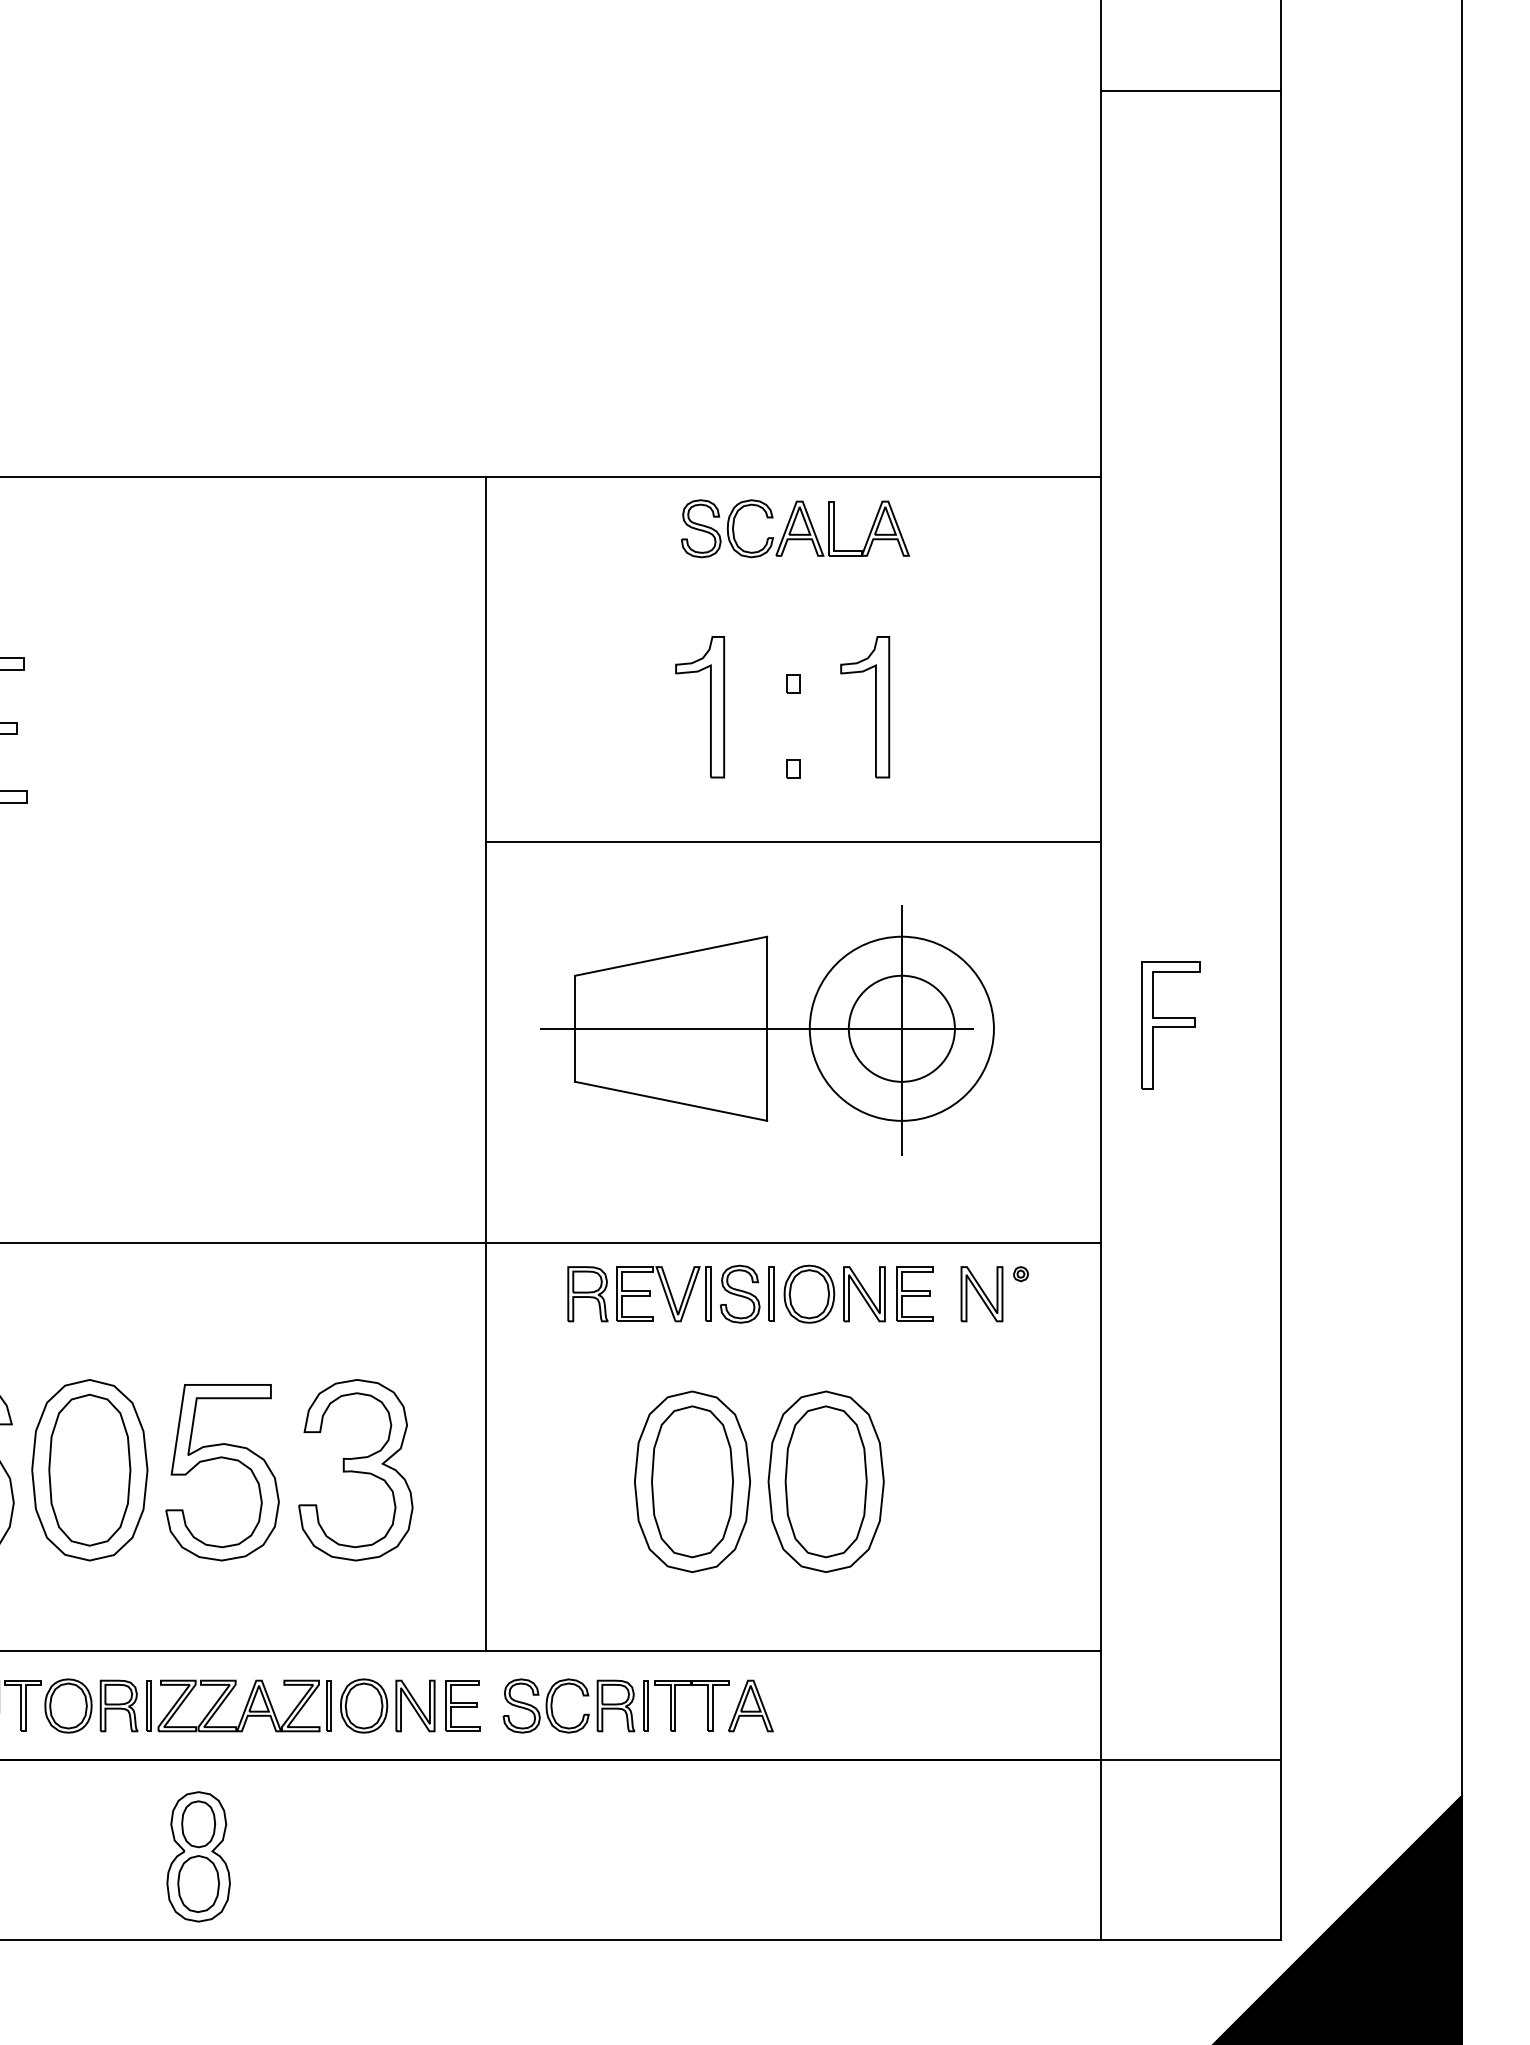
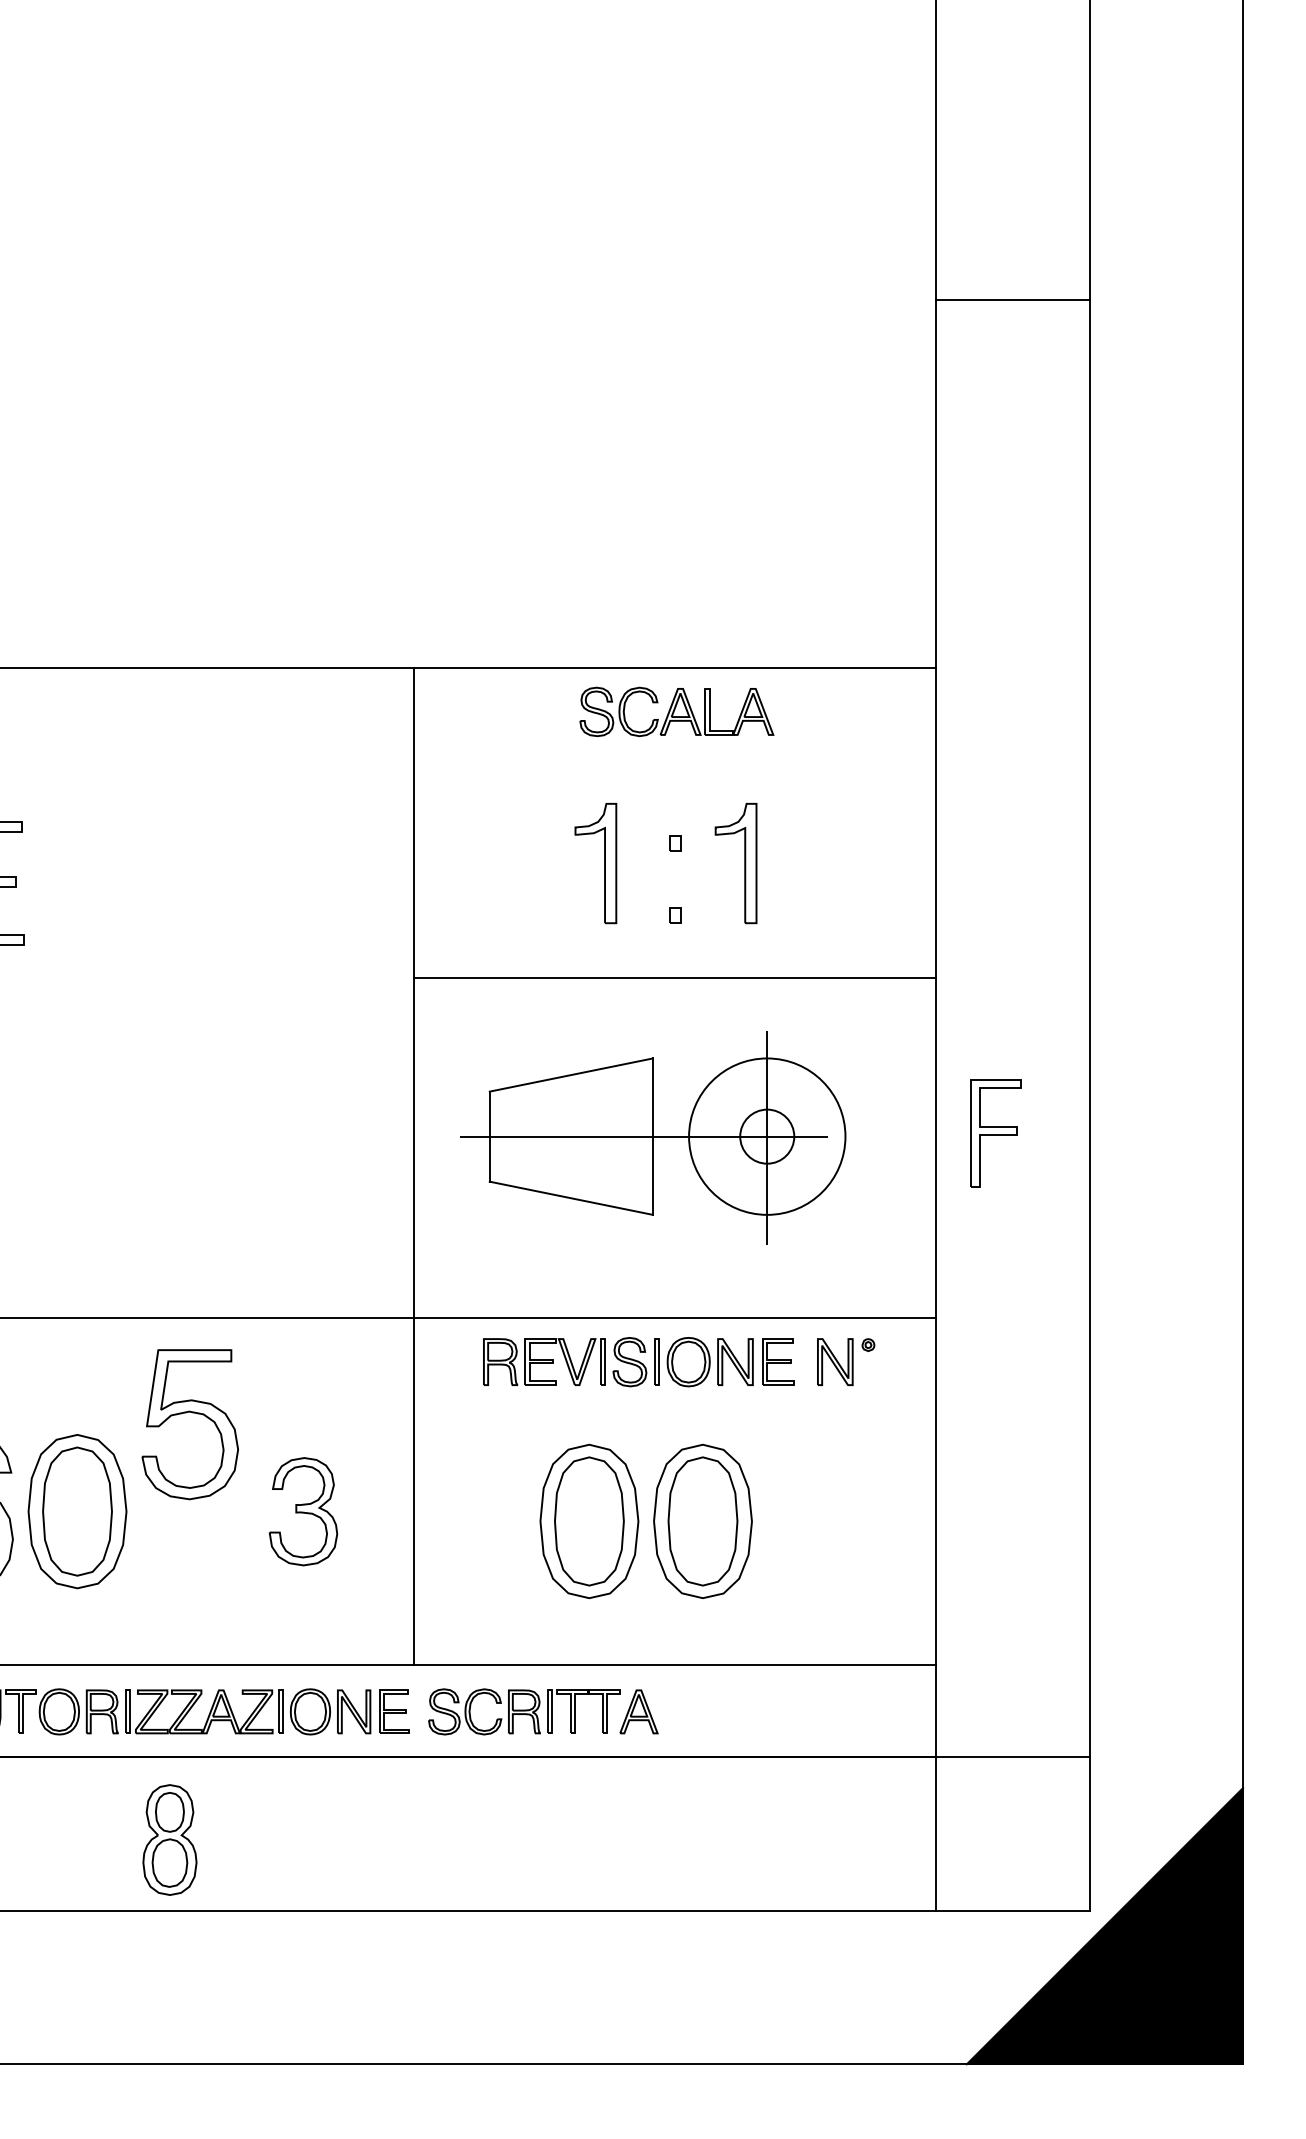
line: (1190, 91) -> (1012, 300), moved
circle: (902, 1028) -> (767, 1136), size x0.6
part: (218, 1459) -> (186, 1413), moved
part: (355, 1470) -> (303, 1511), size x0.7

